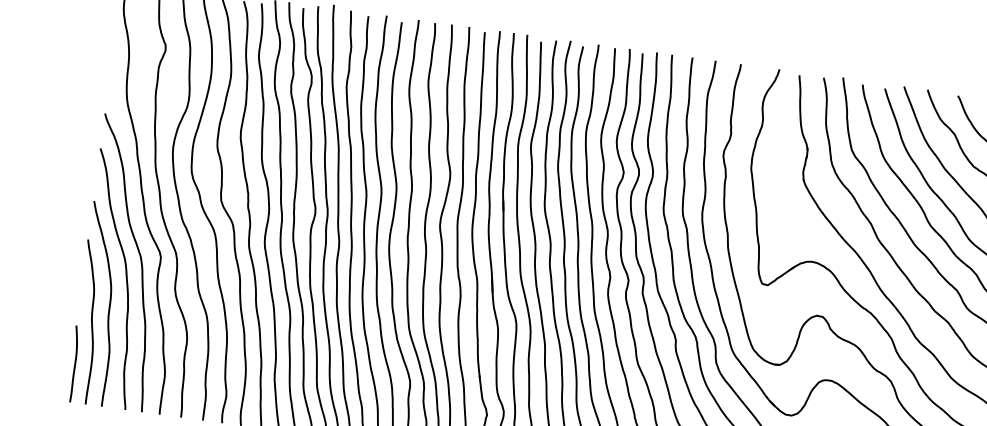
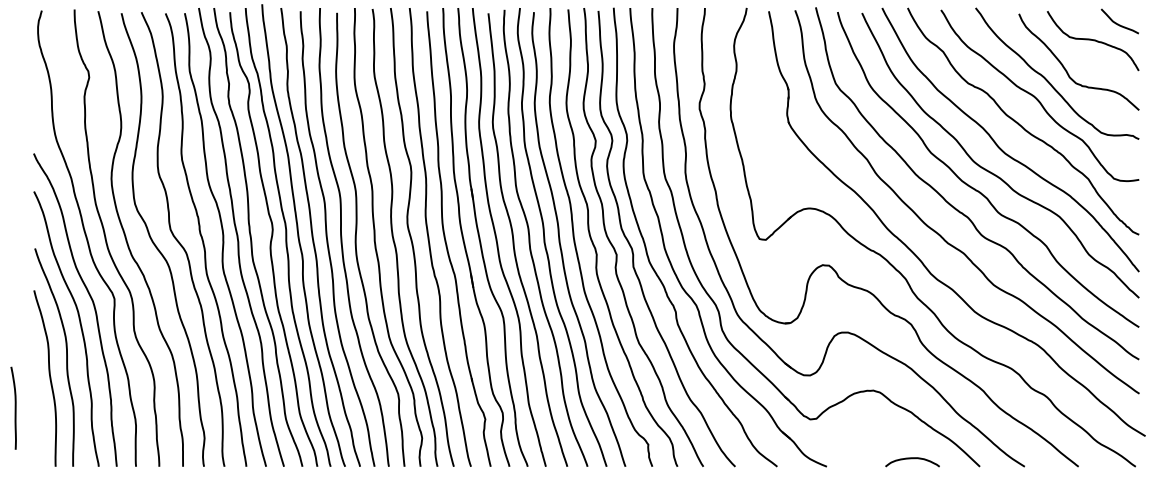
curve: (74, 363) -> (14, 407), moved

